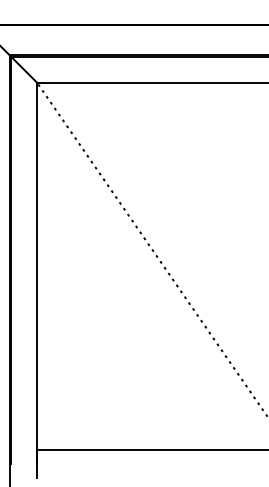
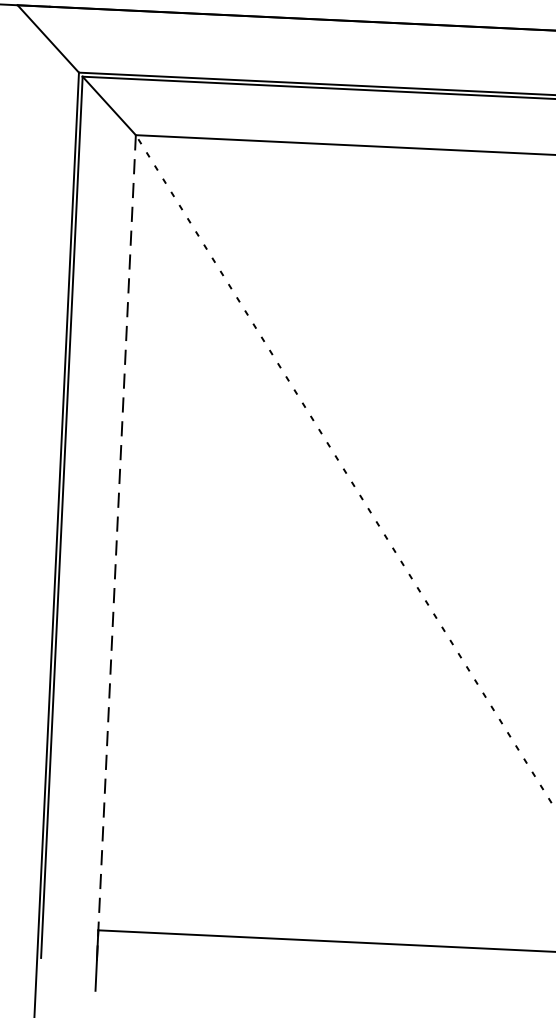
line: (37, 273) -> (117, 548), solid -> dashed

